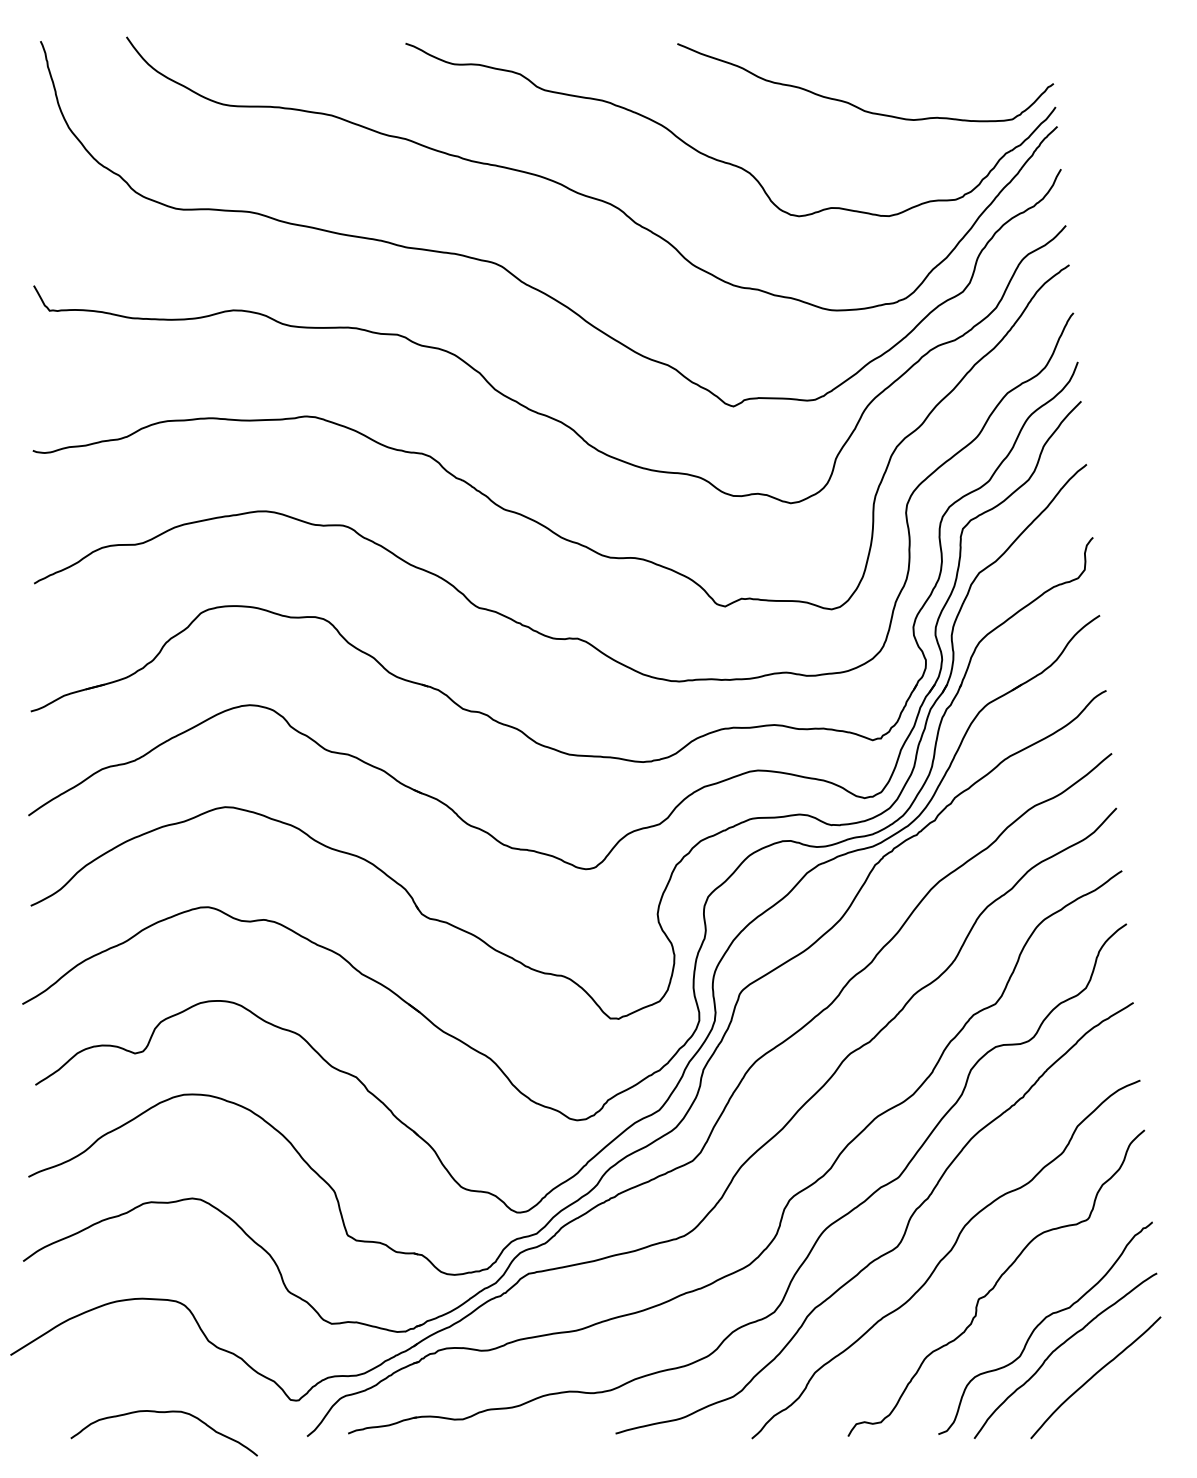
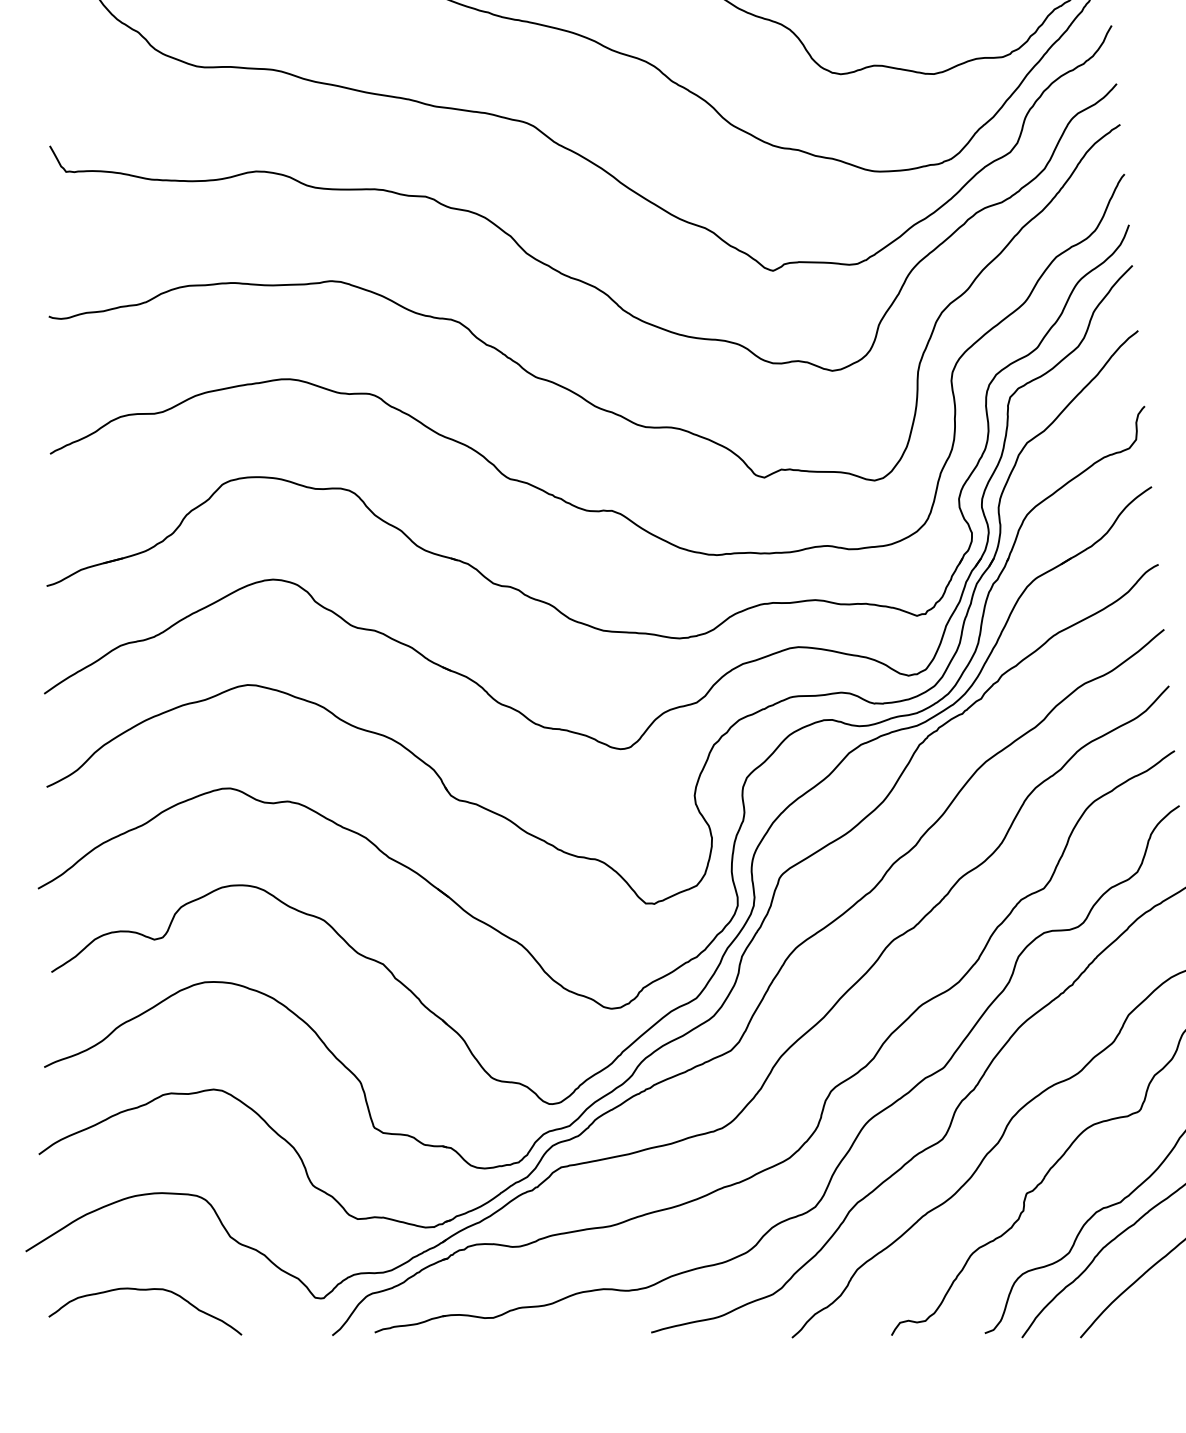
curve: (163, 1413) -> (144, 1291), moved

